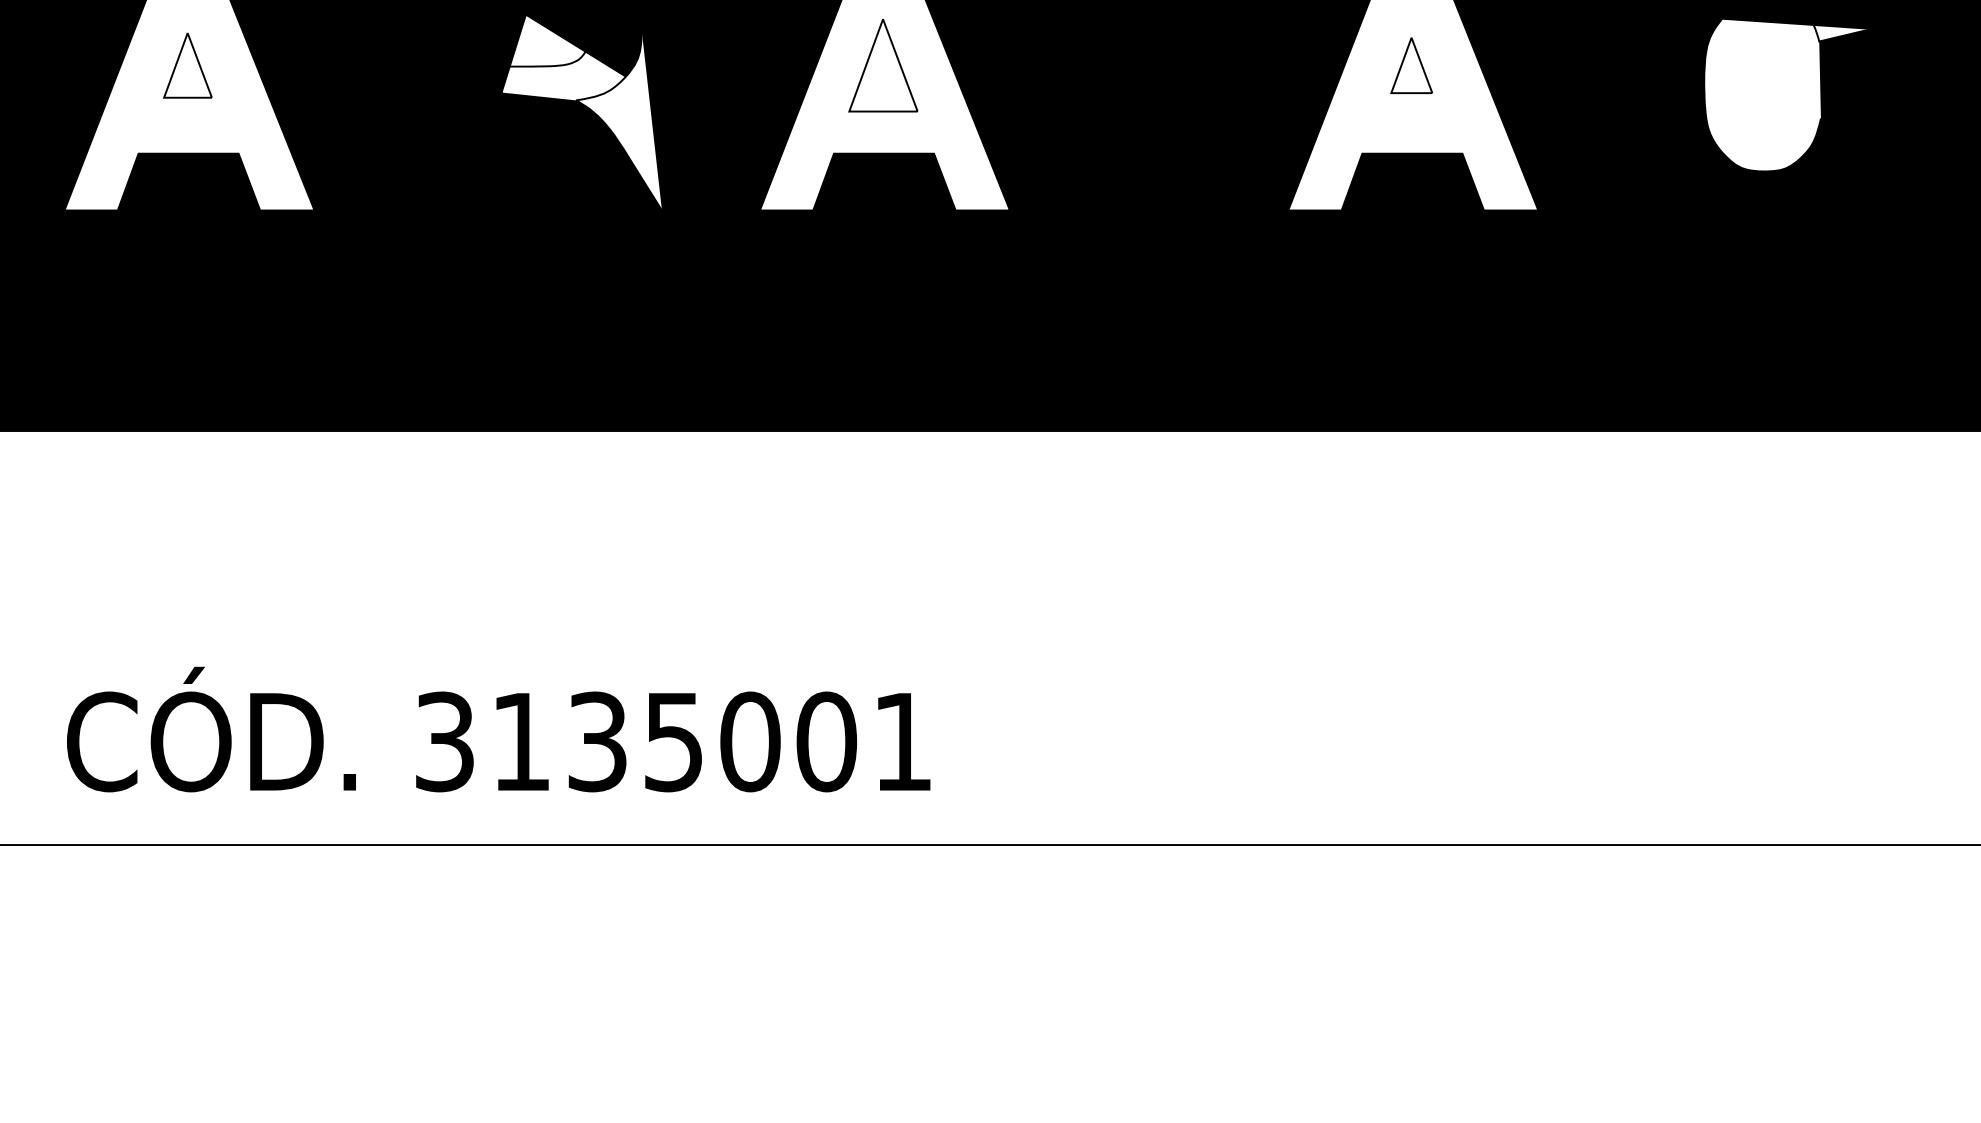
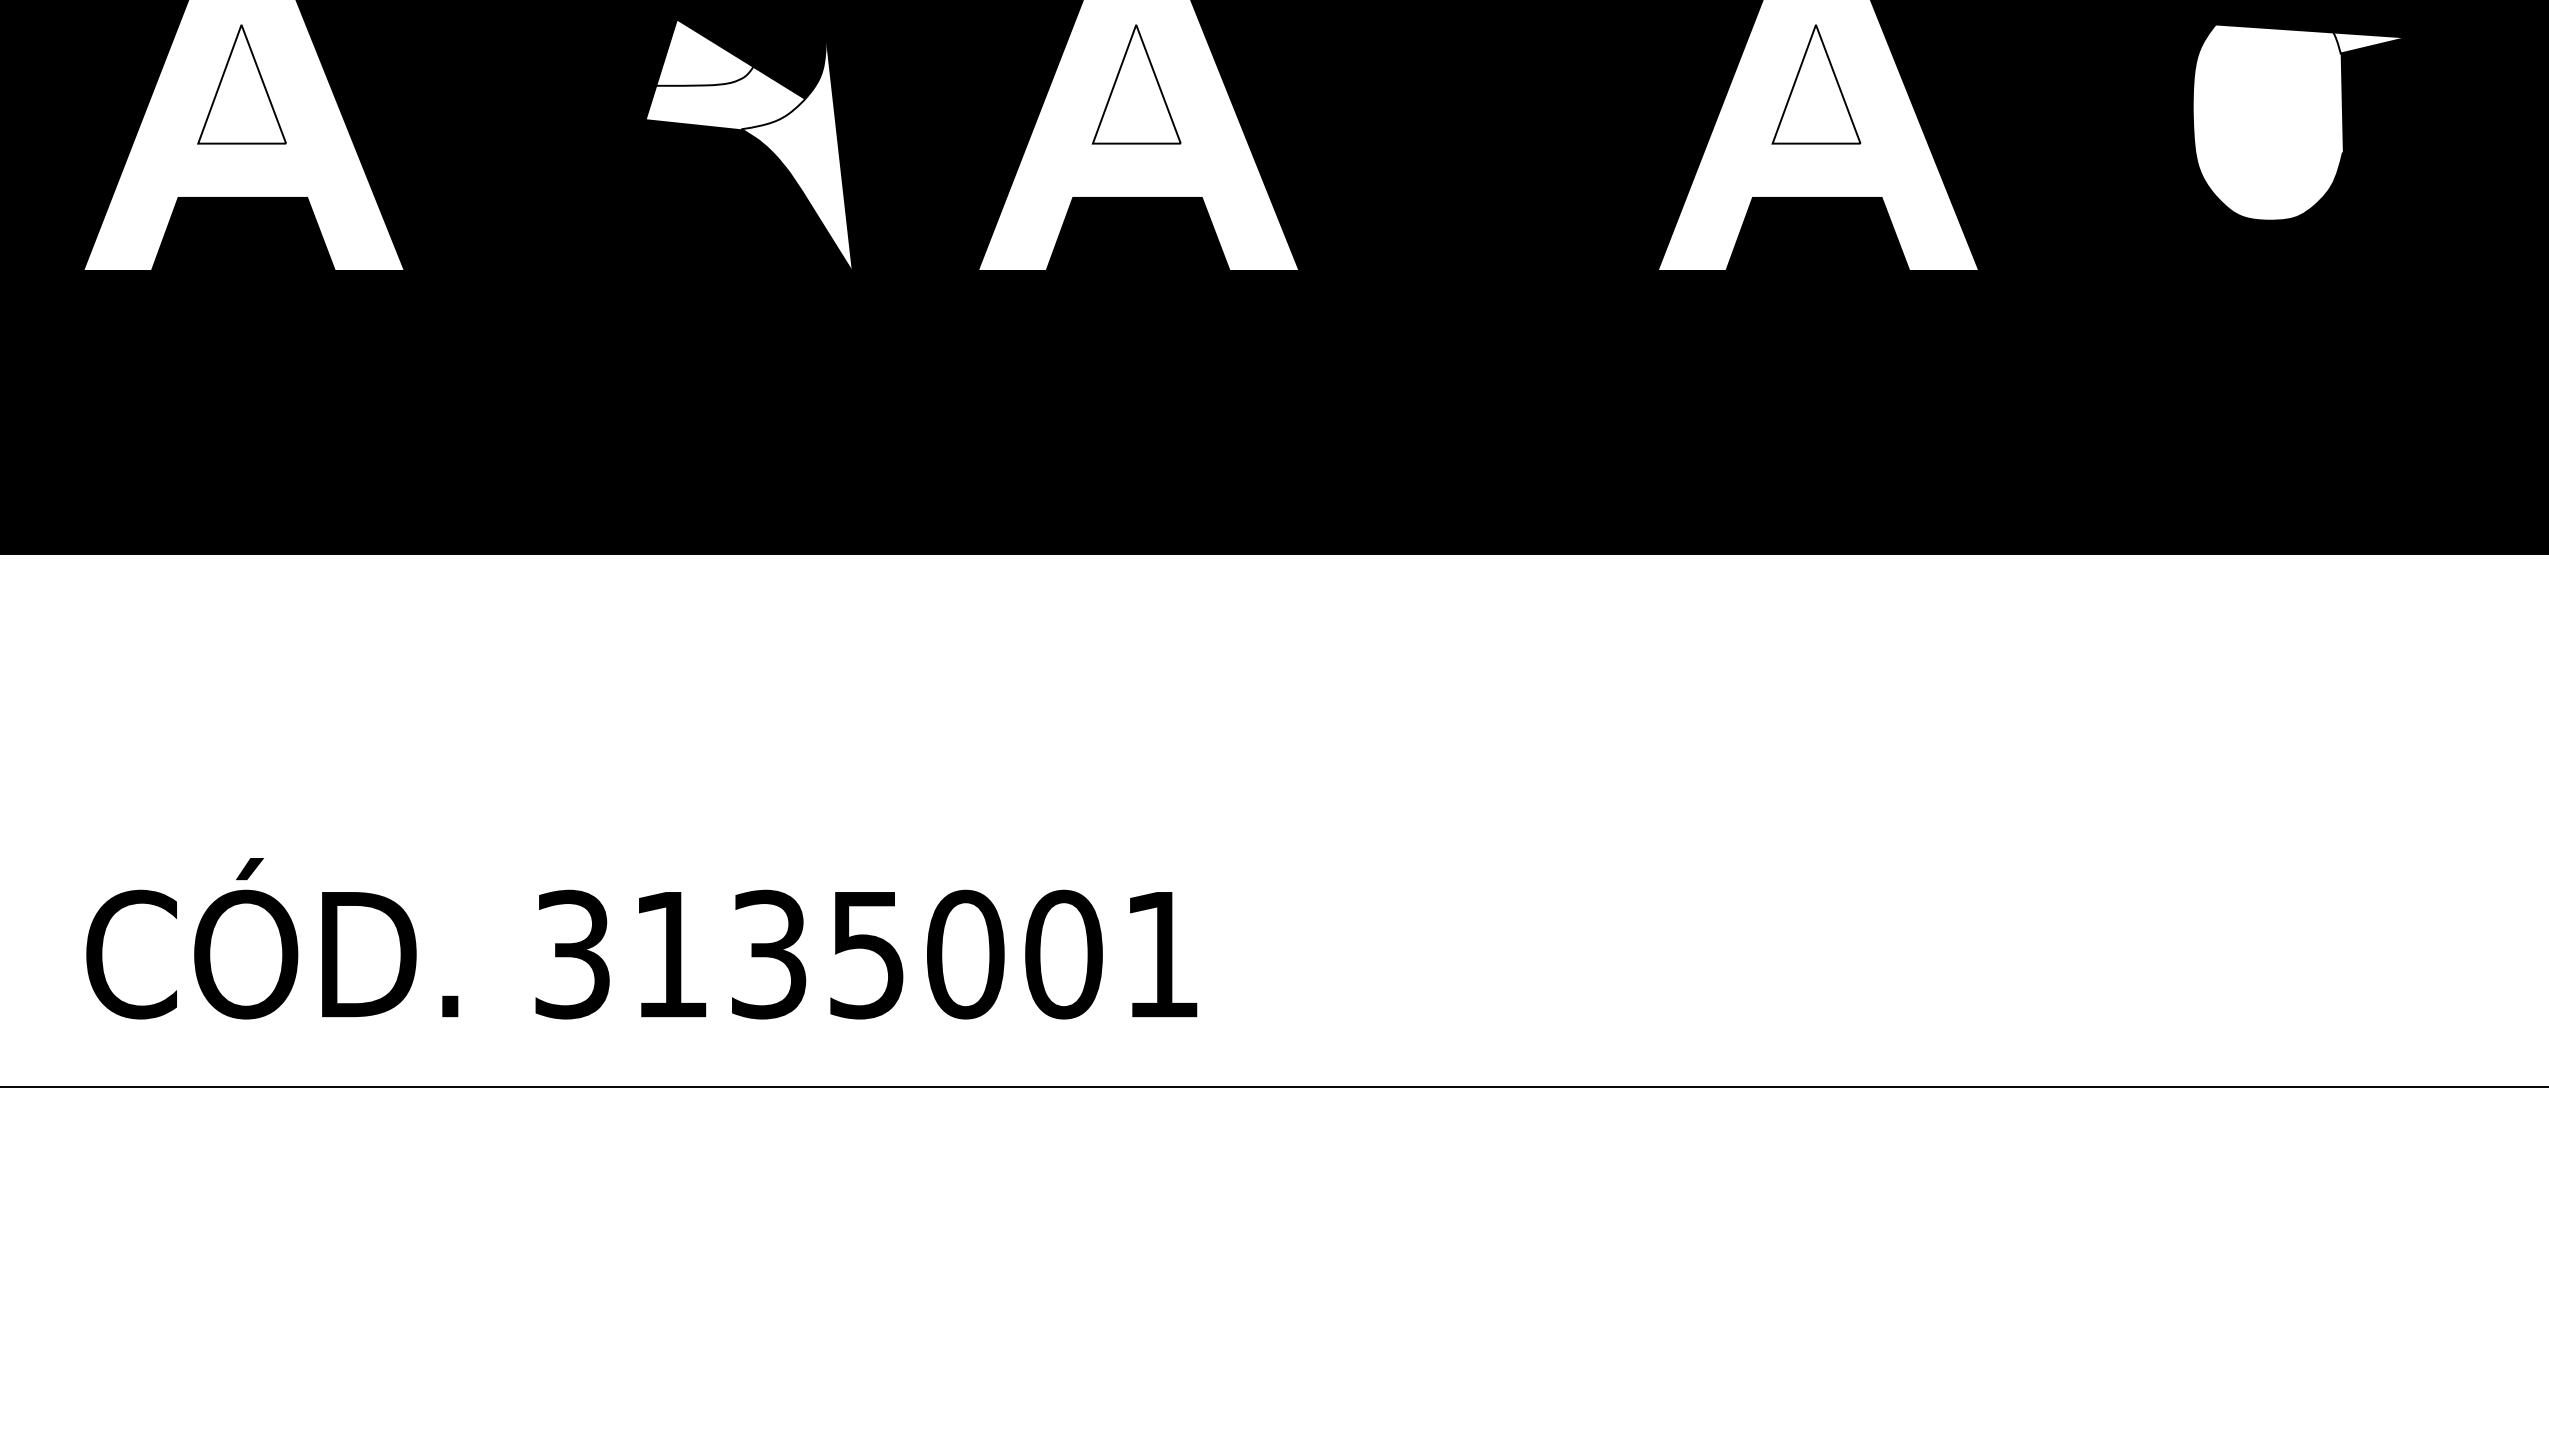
part: (187, 65) -> (241, 84), size x1.43
part: (1411, 65) -> (1816, 84), size x1.67

